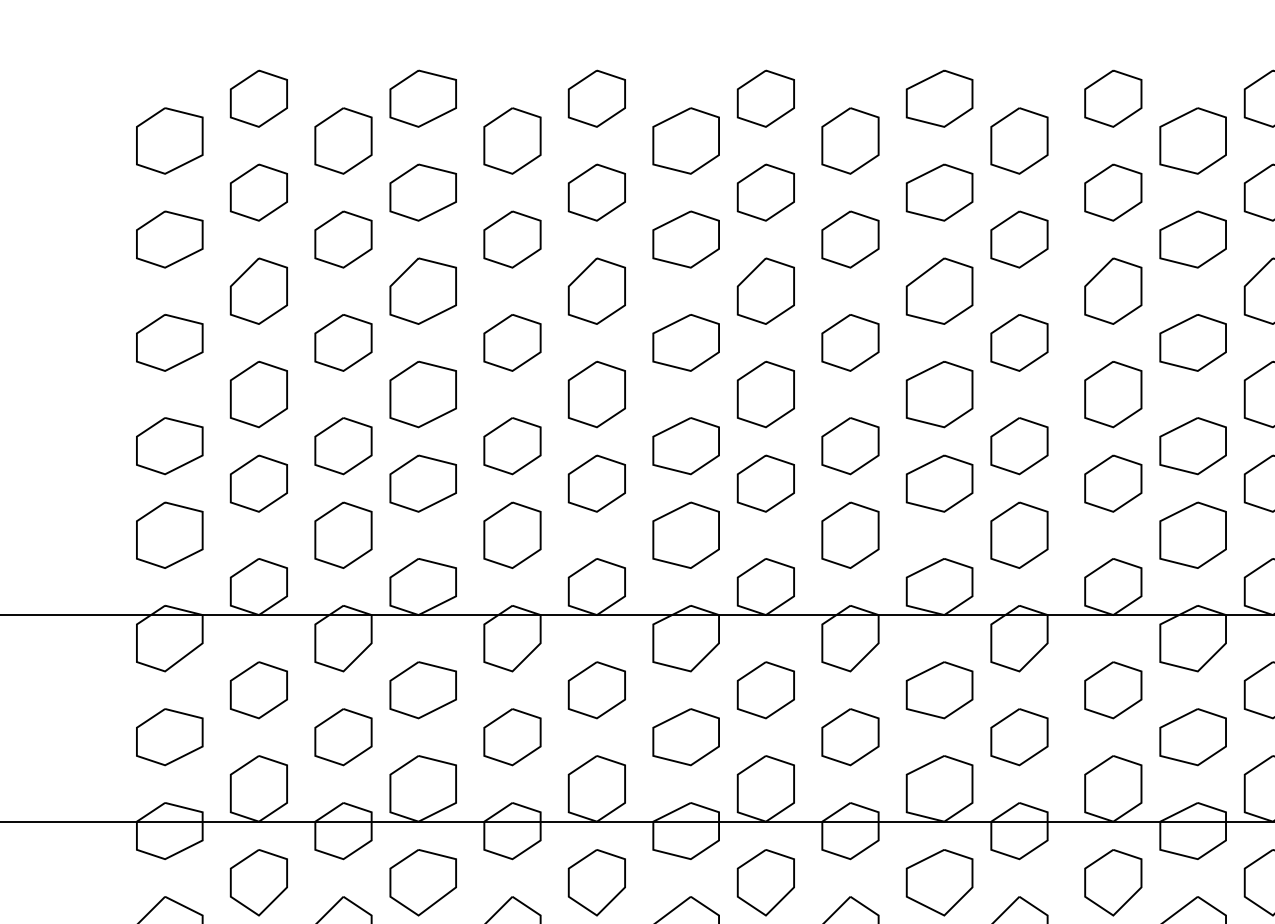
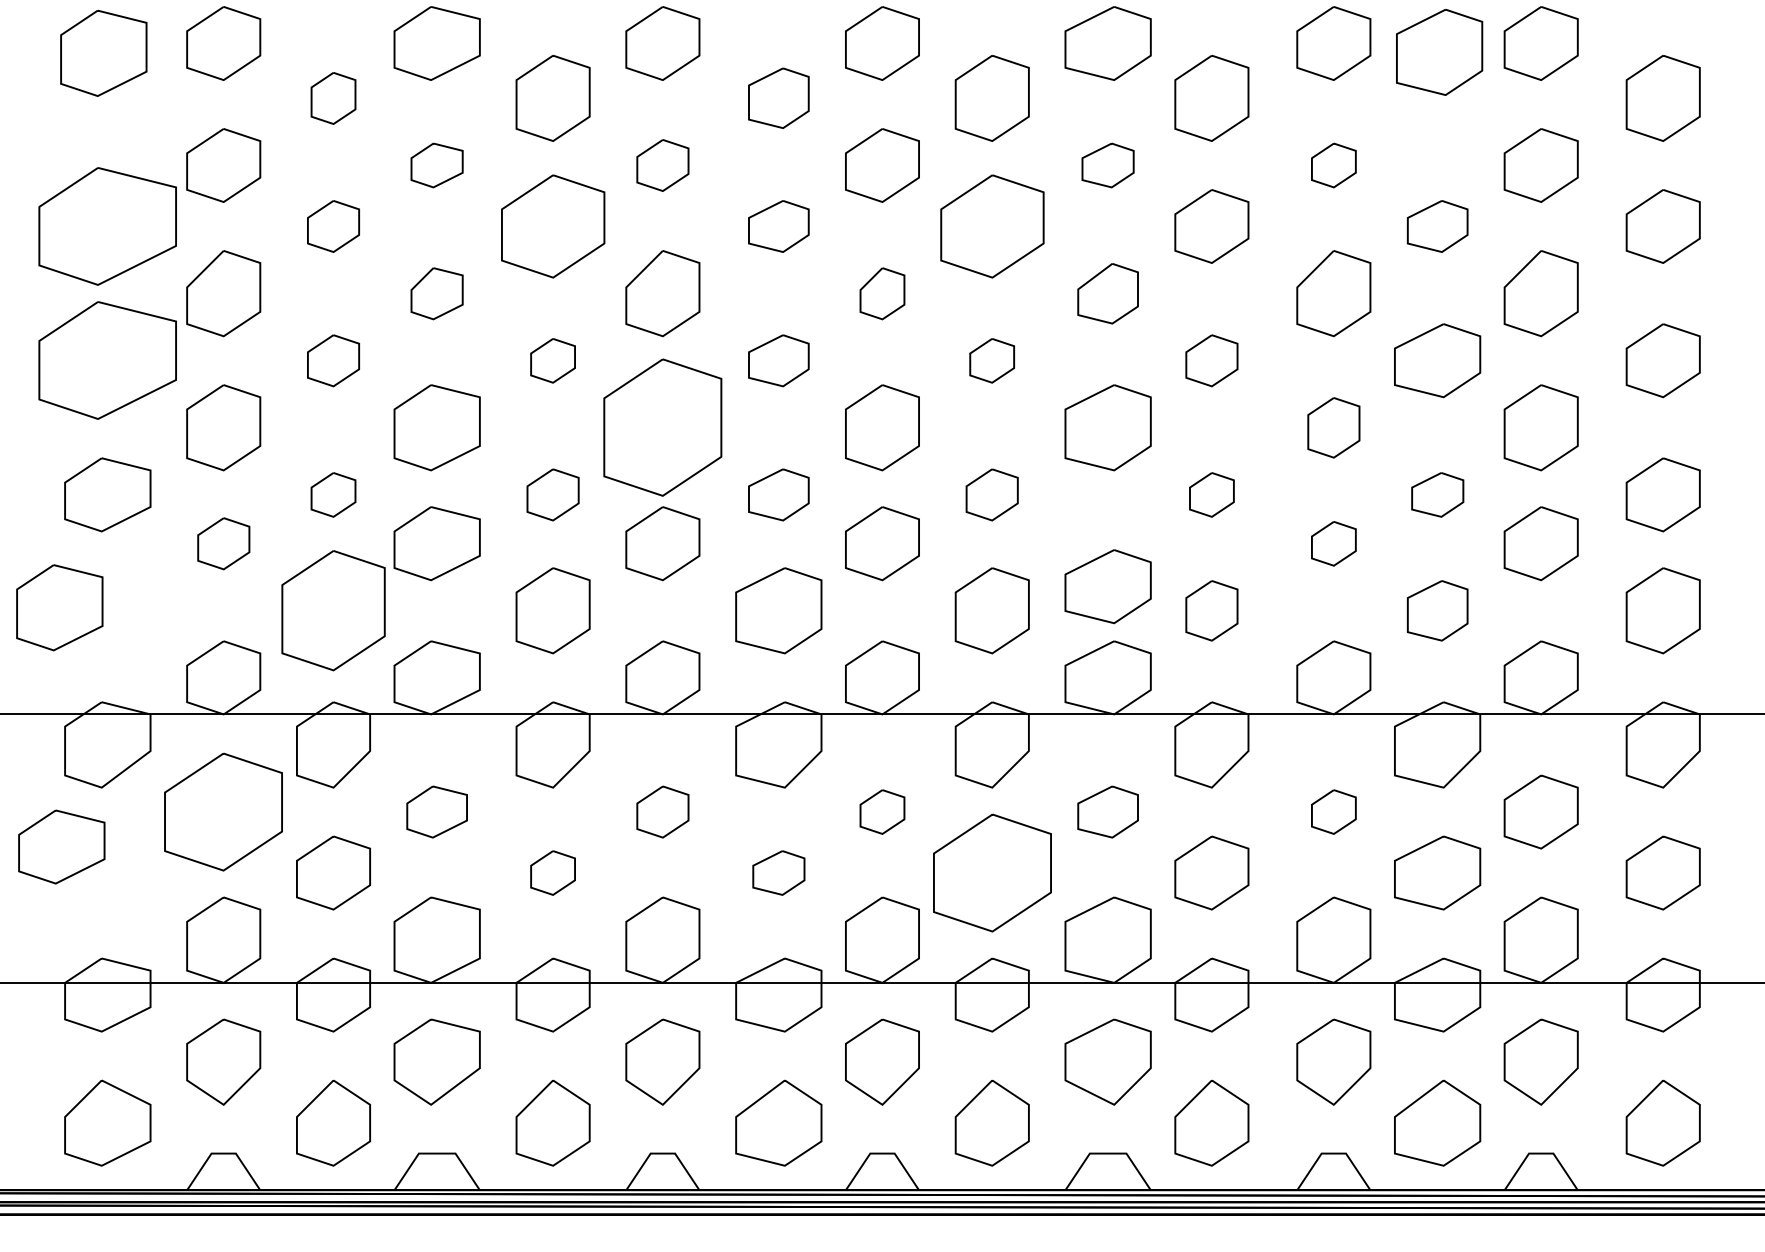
part: (169, 140) -> (103, 52), moved
part: (685, 140) -> (778, 97), size x0.7
part: (343, 141) -> (333, 98), size x0.6
part: (1193, 141) -> (1439, 52), moved
part: (422, 192) -> (436, 165), size x0.6
part: (596, 192) -> (662, 165), size x0.7
part: (939, 192) -> (1107, 165), size x0.6
part: (1113, 192) -> (1333, 165), size x0.6
part: (169, 239) -> (107, 226), size x1.6
part: (343, 239) -> (333, 226), size x0.7
part: (512, 239) -> (552, 226), size x1.4
part: (685, 239) -> (778, 226), size x0.7
part: (849, 239) -> (991, 226), size x1.4
part: (1193, 239) -> (1437, 226), size x0.7
part: (422, 291) -> (436, 293), size x0.6
part: (765, 291) -> (882, 293), size x0.6
part: (939, 291) -> (1107, 293), size x0.7
part: (169, 342) -> (107, 360), size x1.6
part: (343, 342) -> (333, 360), size x0.7
part: (512, 342) -> (552, 360), size x0.6
part: (685, 342) -> (778, 360), size x0.7
part: (849, 342) -> (991, 360), size x0.6
part: (1019, 342) -> (1211, 360), size x0.7
part: (596, 394) -> (662, 427), size x1.6
part: (1113, 394) -> (1333, 427), size x0.7
part: (343, 445) -> (333, 494), size x0.6
part: (512, 445) -> (552, 494), size x0.7
part: (685, 445) -> (778, 494), size x0.7
part: (849, 445) -> (991, 494), size x0.7
part: (1019, 445) -> (1211, 494), size x0.6
part: (1193, 445) -> (1437, 494), size x0.6
part: (258, 483) -> (223, 543), size x0.7
part: (939, 483) -> (1107, 586), moved
part: (1113, 483) -> (1333, 543), size x0.6
part: (169, 535) -> (59, 607), moved
part: (343, 535) -> (333, 610), size x1.4
part: (1019, 535) -> (1211, 610), size x0.7
part: (1193, 535) -> (1437, 610), size x0.7
part: (258, 689) -> (223, 811), size x1.6
part: (422, 689) -> (436, 811), size x0.7
part: (596, 689) -> (662, 811), size x0.7
part: (765, 689) -> (882, 811), size x0.6
part: (939, 689) -> (1107, 811), size x0.7
part: (1113, 689) -> (1333, 811), size x0.6
part: (169, 736) -> (61, 846), moved
part: (512, 736) -> (552, 872), size x0.6
part: (685, 736) -> (778, 872), size x0.6
part: (849, 736) -> (991, 872), size x1.6

